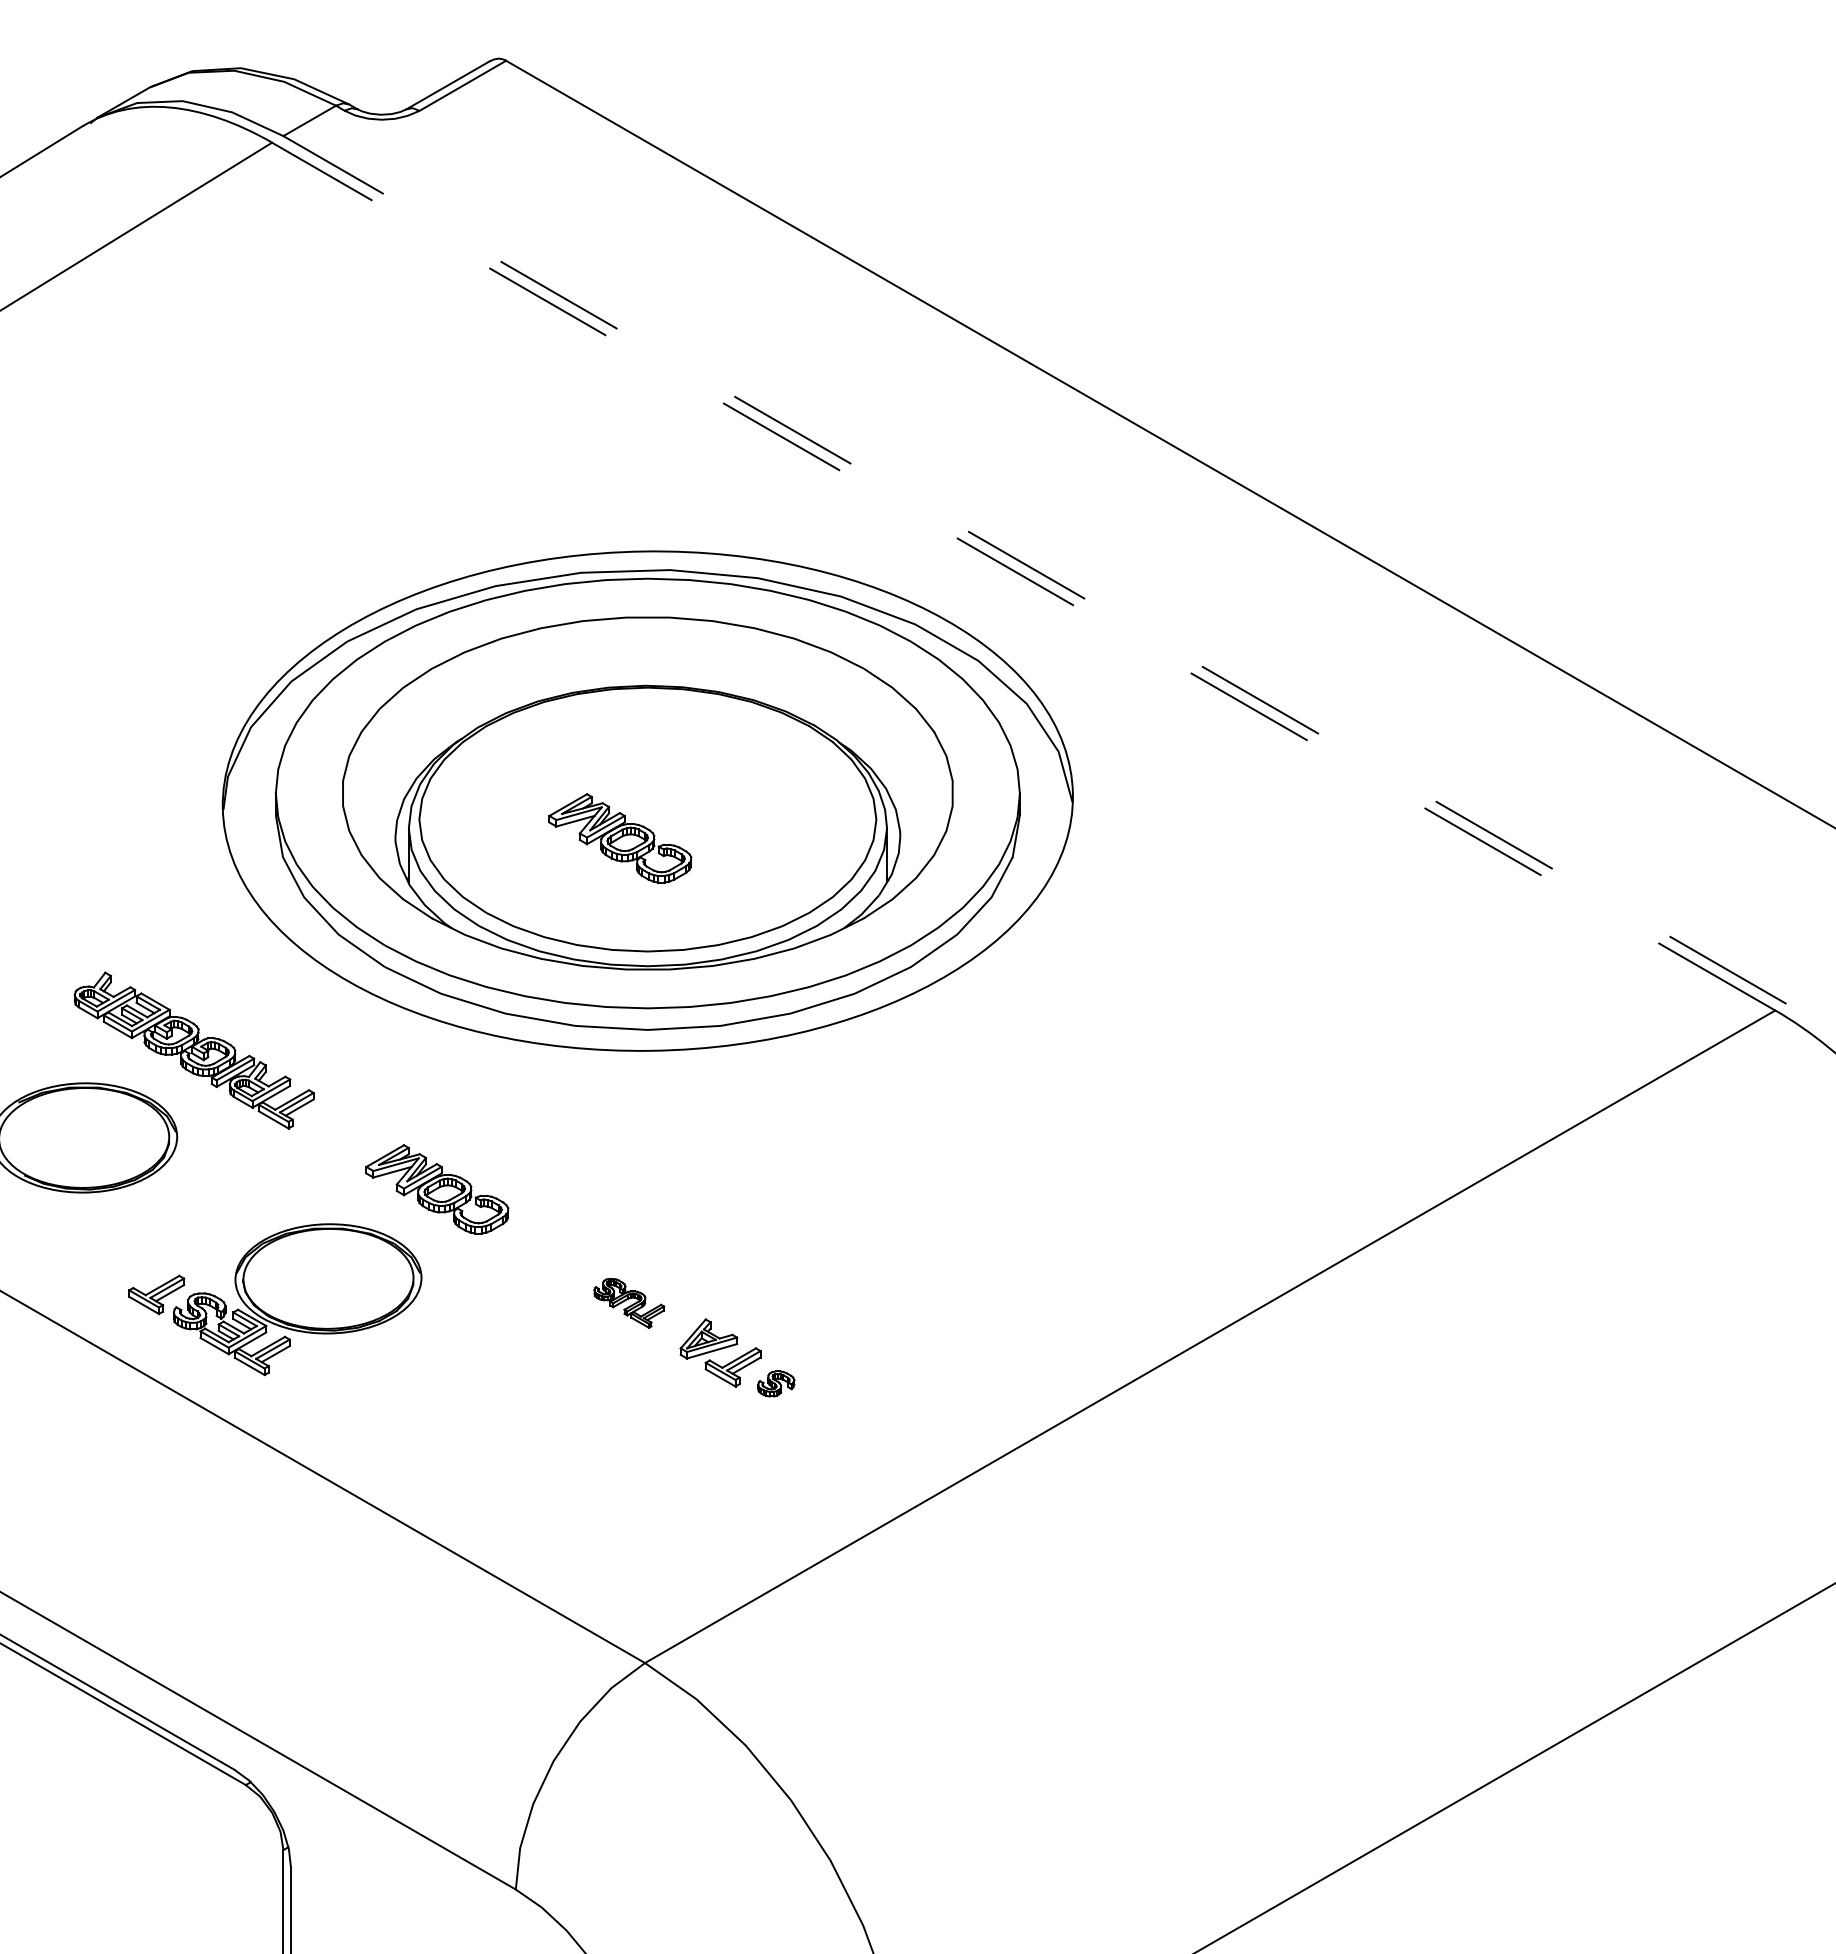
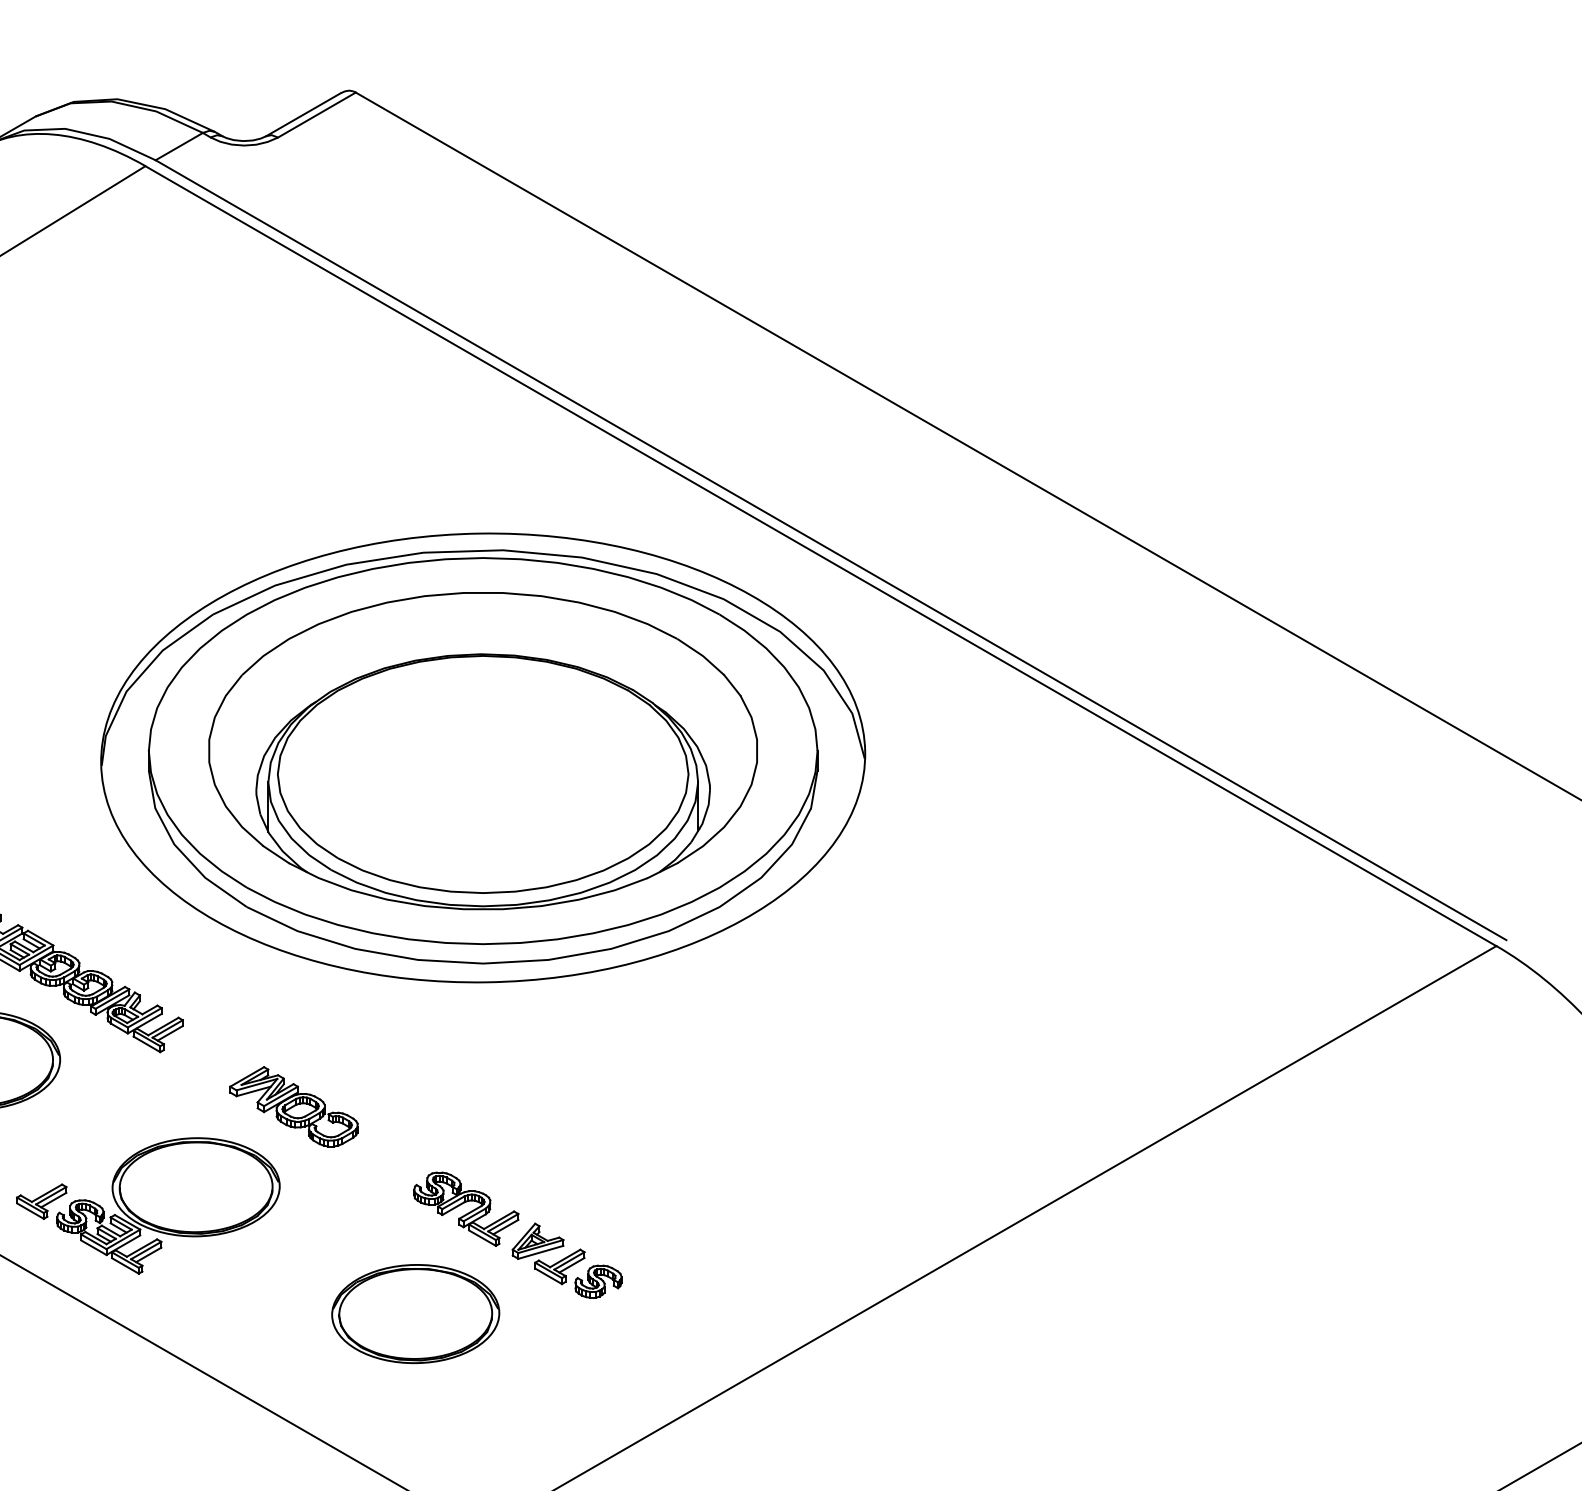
line: (1034, 570) -> (830, 550), dashed -> solid
line: (1023, 576) -> (820, 556), dashed -> solid
part: (620, 838) -> (458, 791), removed
part: (629, 1303) -> (466, 1209), size x1.67
part: (776, 1383) -> (598, 1281), size x1.43
part: (572, 1419) -> (415, 1313), added

